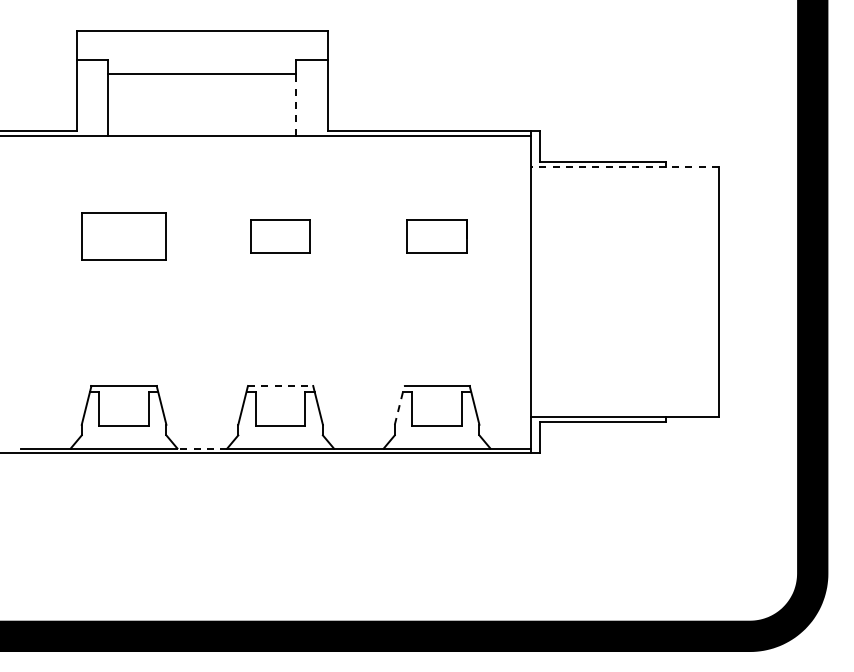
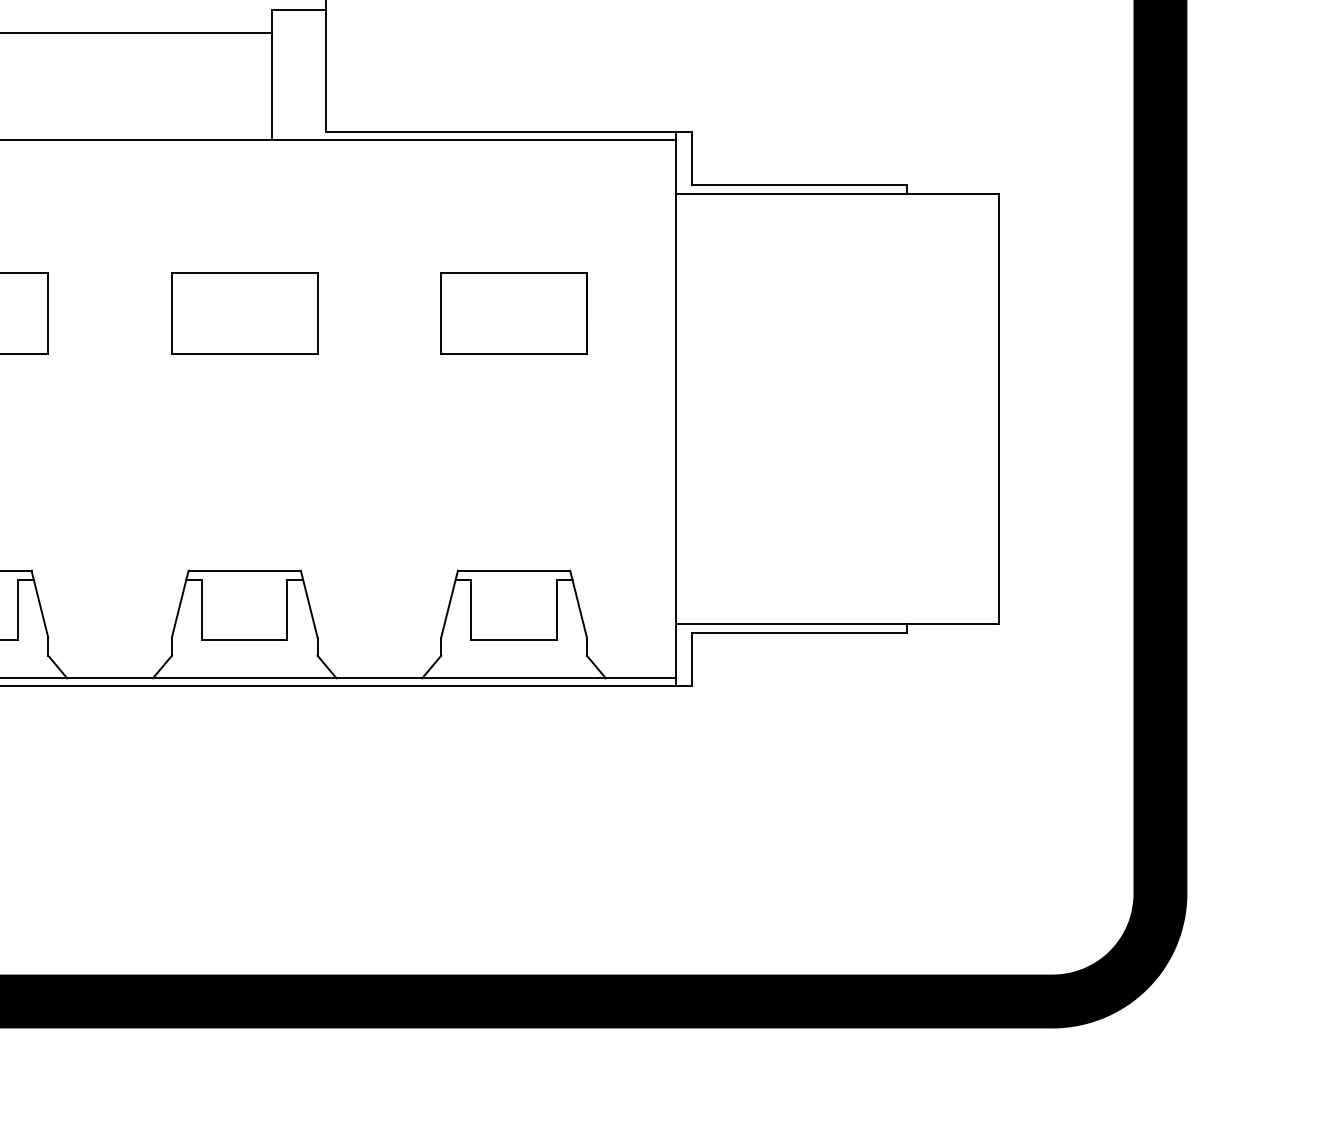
line: (296, 104) -> (272, 86), dashed -> solid
line: (624, 166) -> (836, 192), dashed -> solid
part: (280, 236) -> (244, 313), size x1.43
part: (436, 236) -> (513, 313), size x1.43
line: (280, 386) -> (244, 571), dashed -> solid
line: (399, 404) -> (449, 602), dashed -> solid
line: (202, 448) -> (110, 678), dashed -> solid

